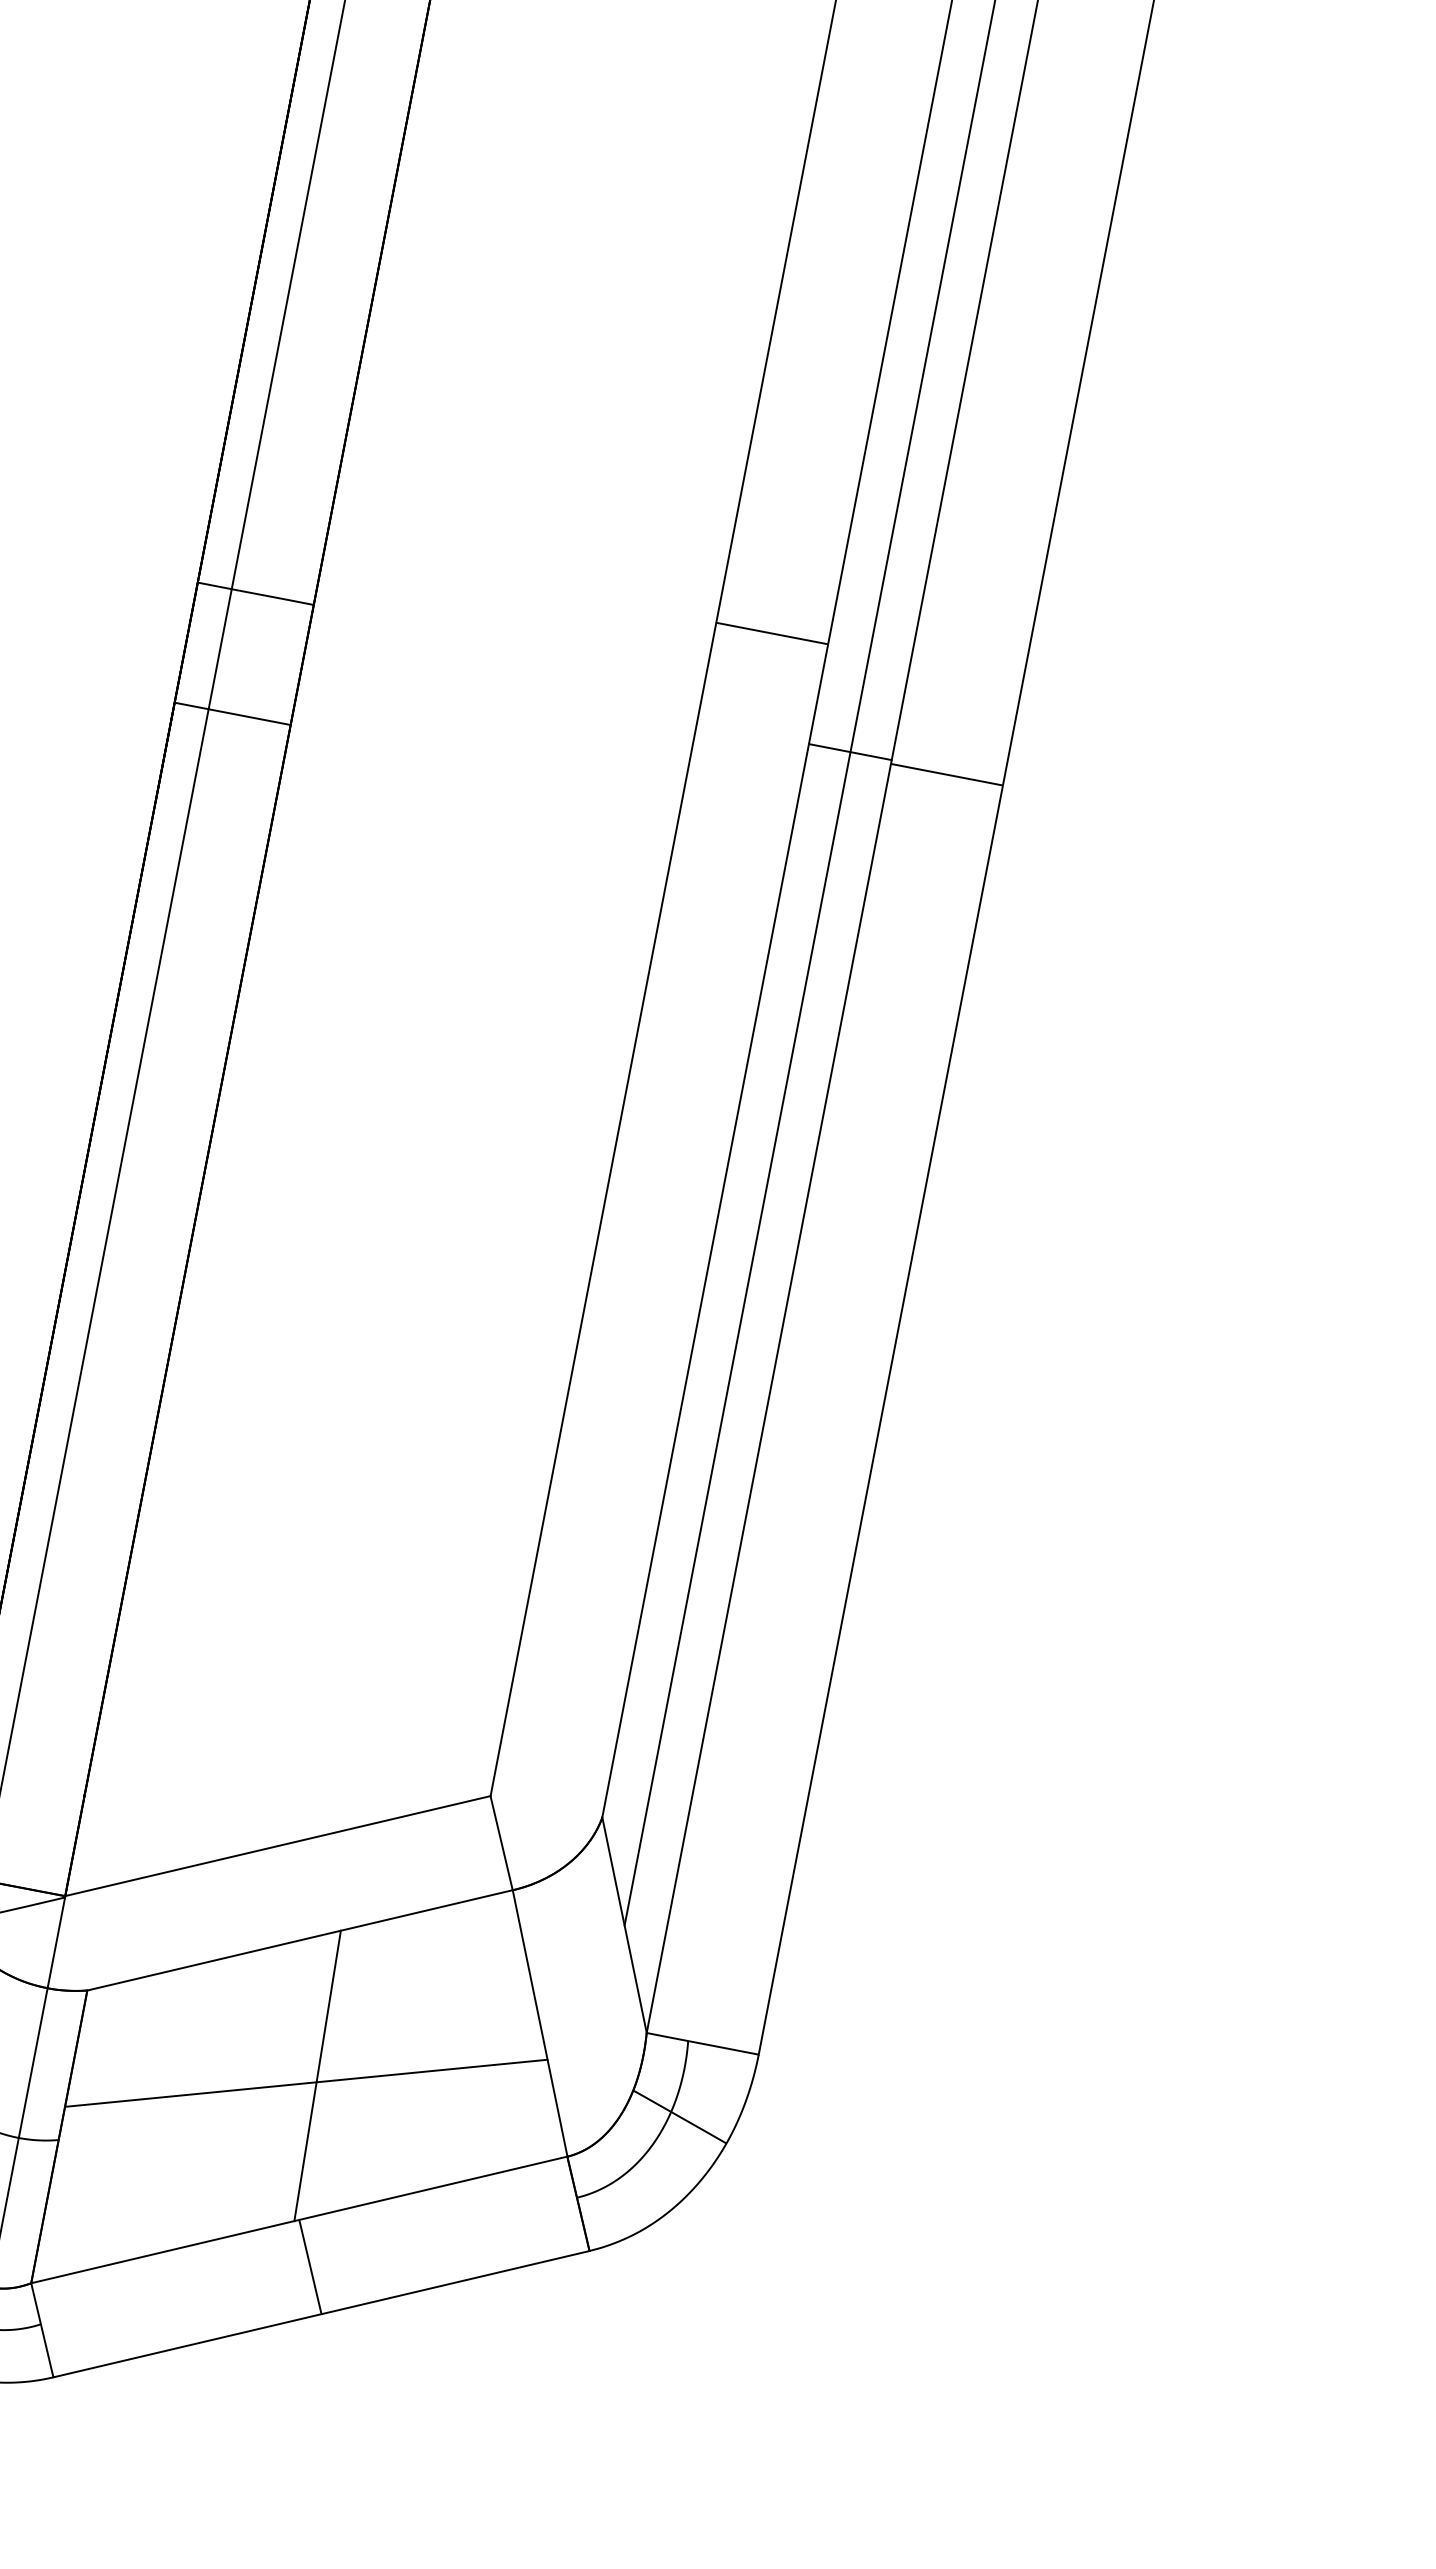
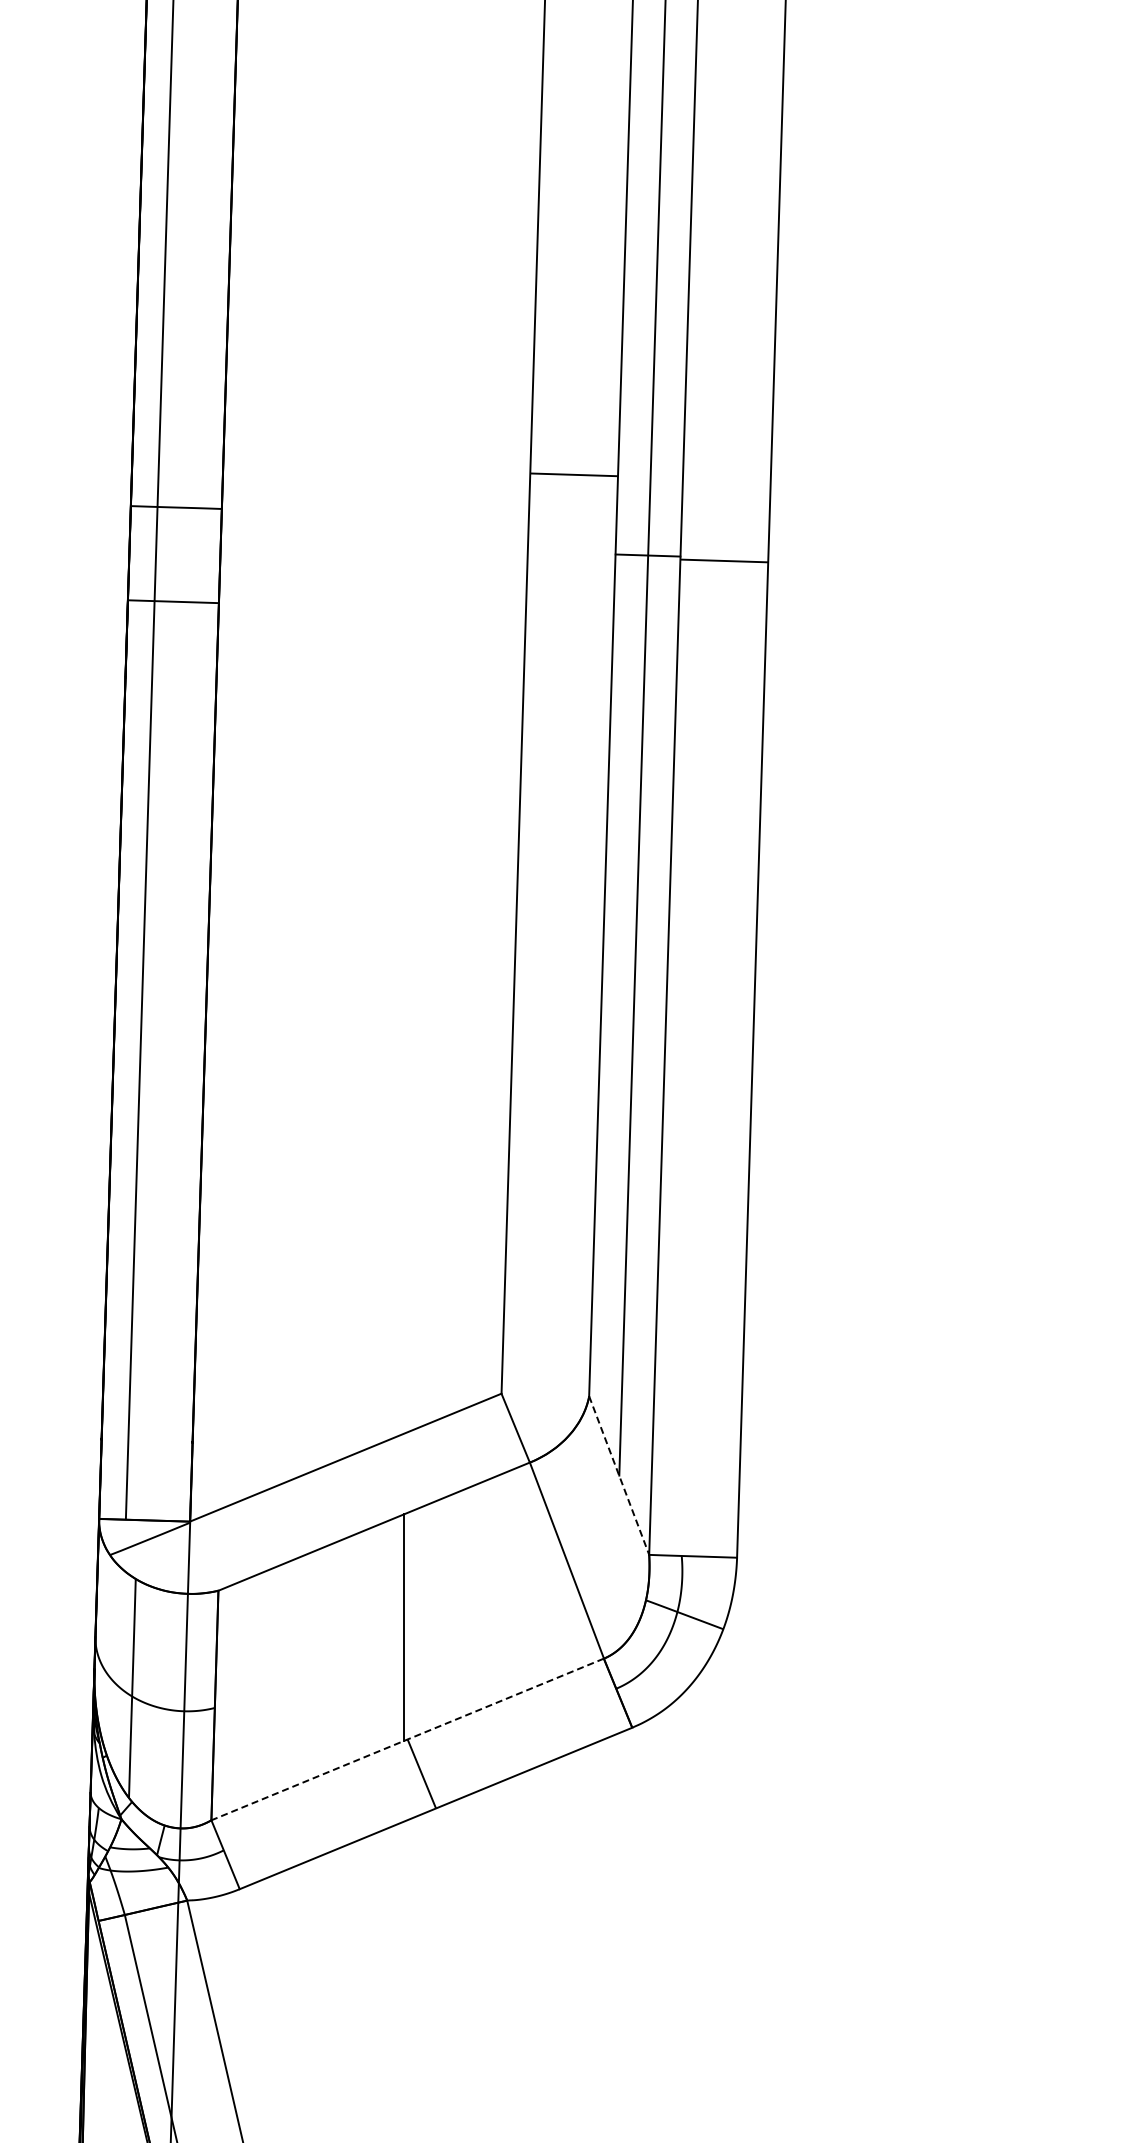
line: (624, 1925) -> (619, 1475), solid -> dashed
line: (305, 2082) -> (395, 1634), removed
line: (299, 2219) -> (407, 1739), solid -> dashed

